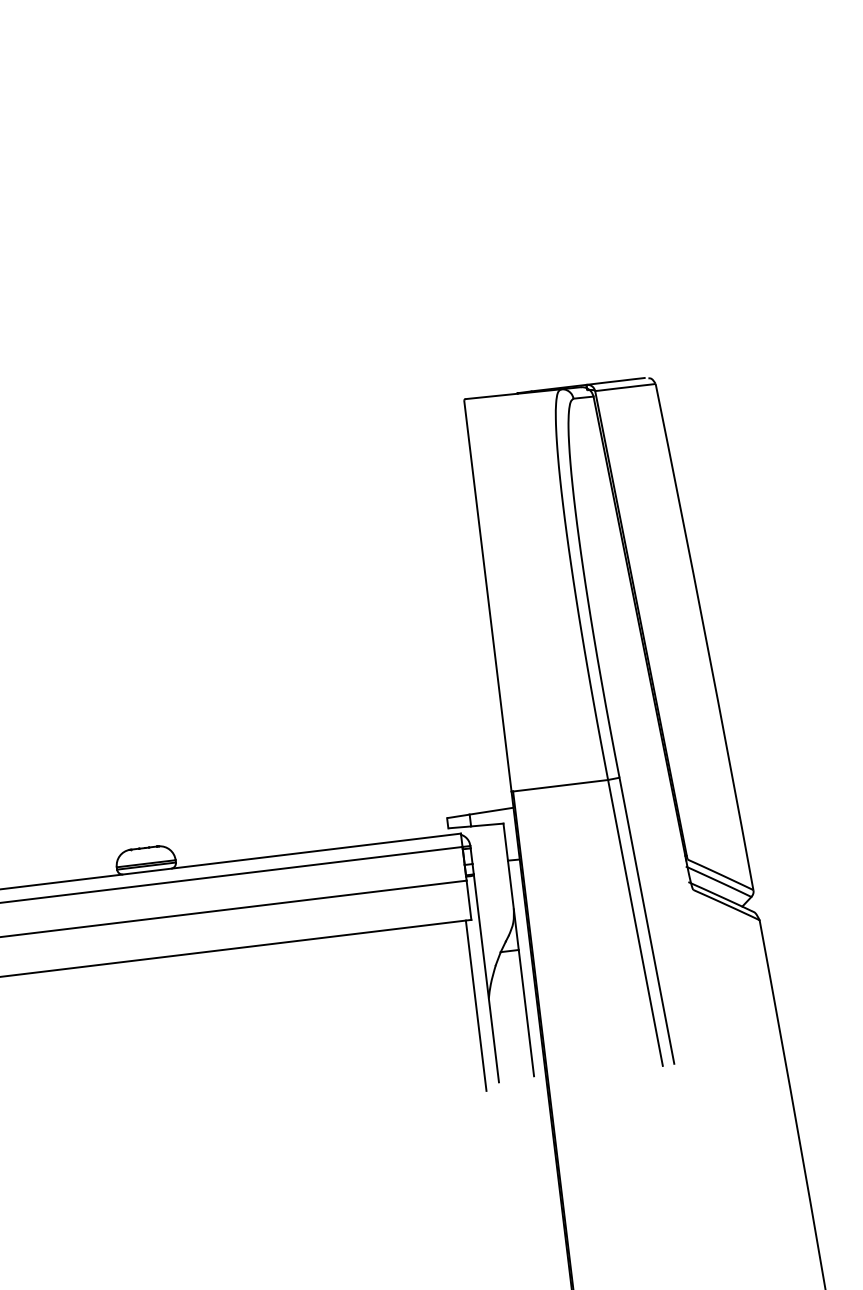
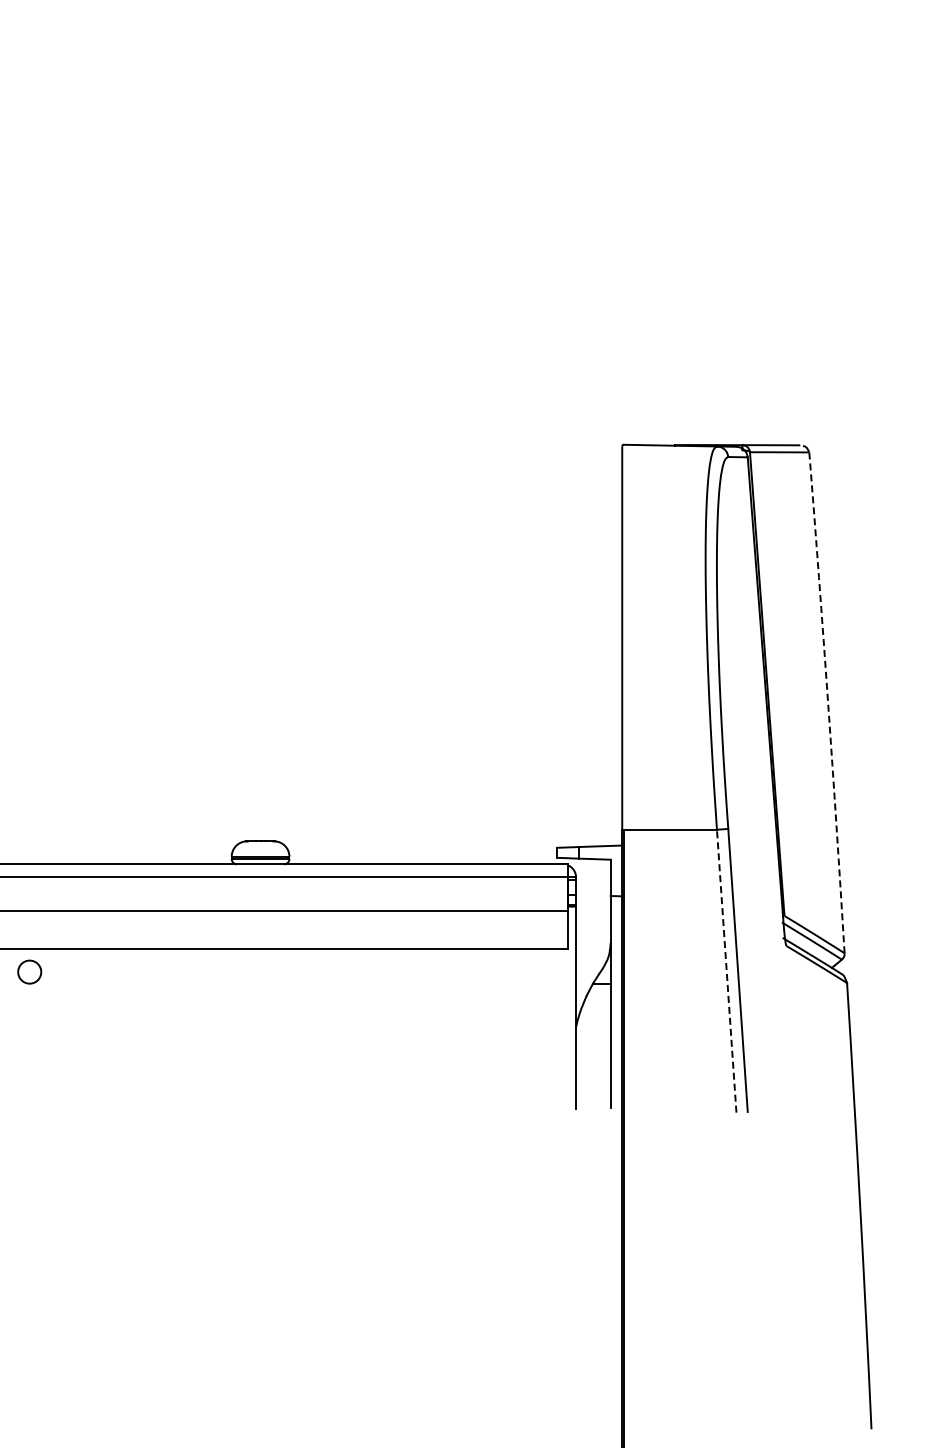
arc: (706, 636) -> (828, 702), solid -> dashed
line: (635, 923) -> (726, 971), solid -> dashed
line: (476, 1005) -> (563, 1032), removed

